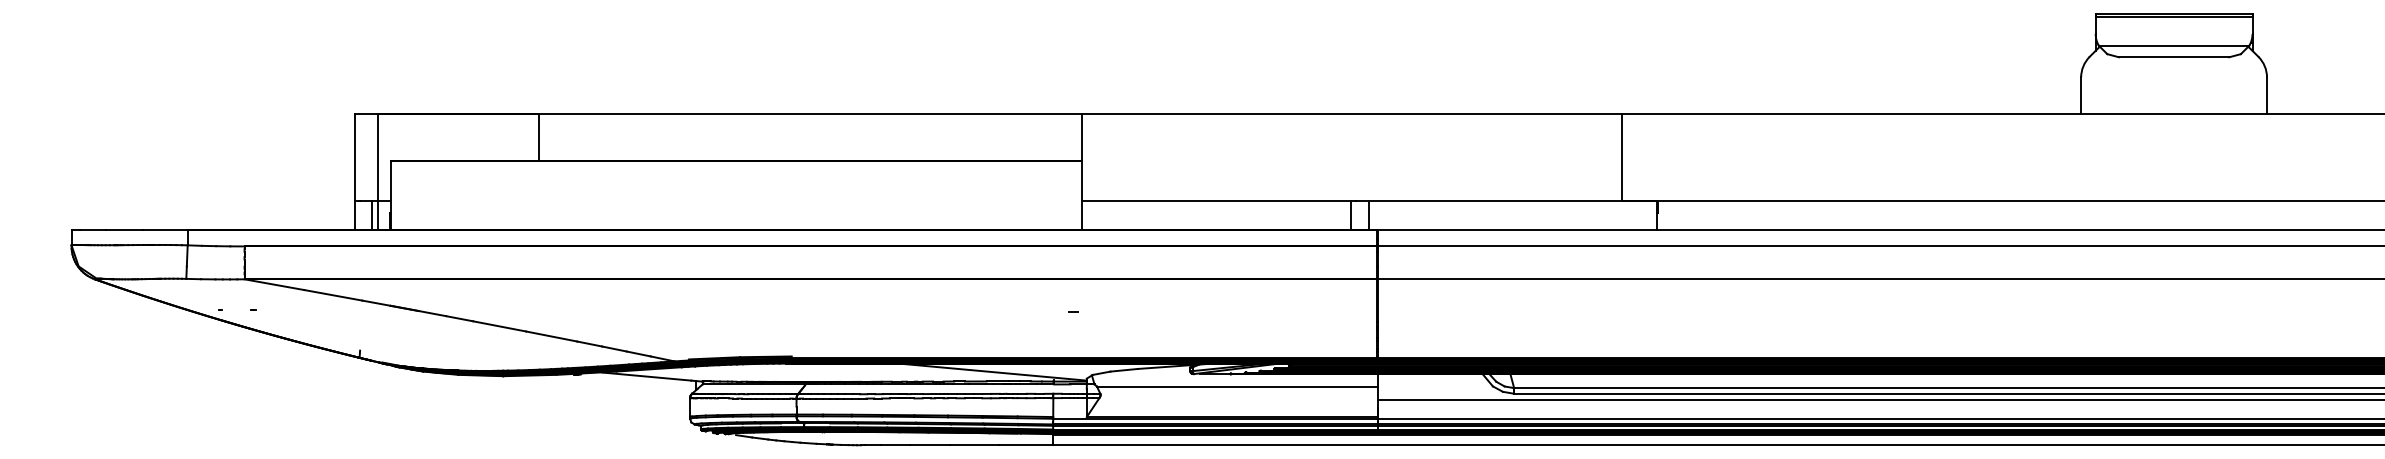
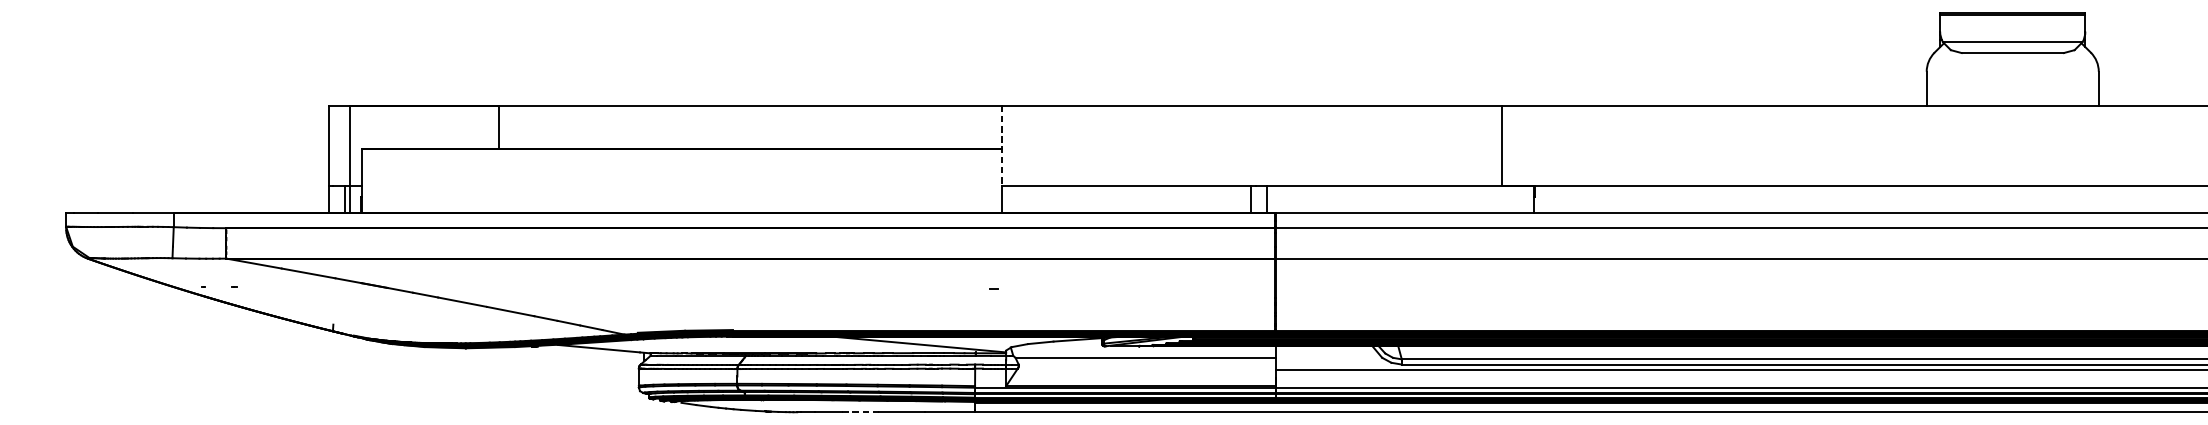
line: (1082, 157) -> (1002, 145), solid -> dashed
line: (929, 445) -> (860, 412), solid -> dashed

